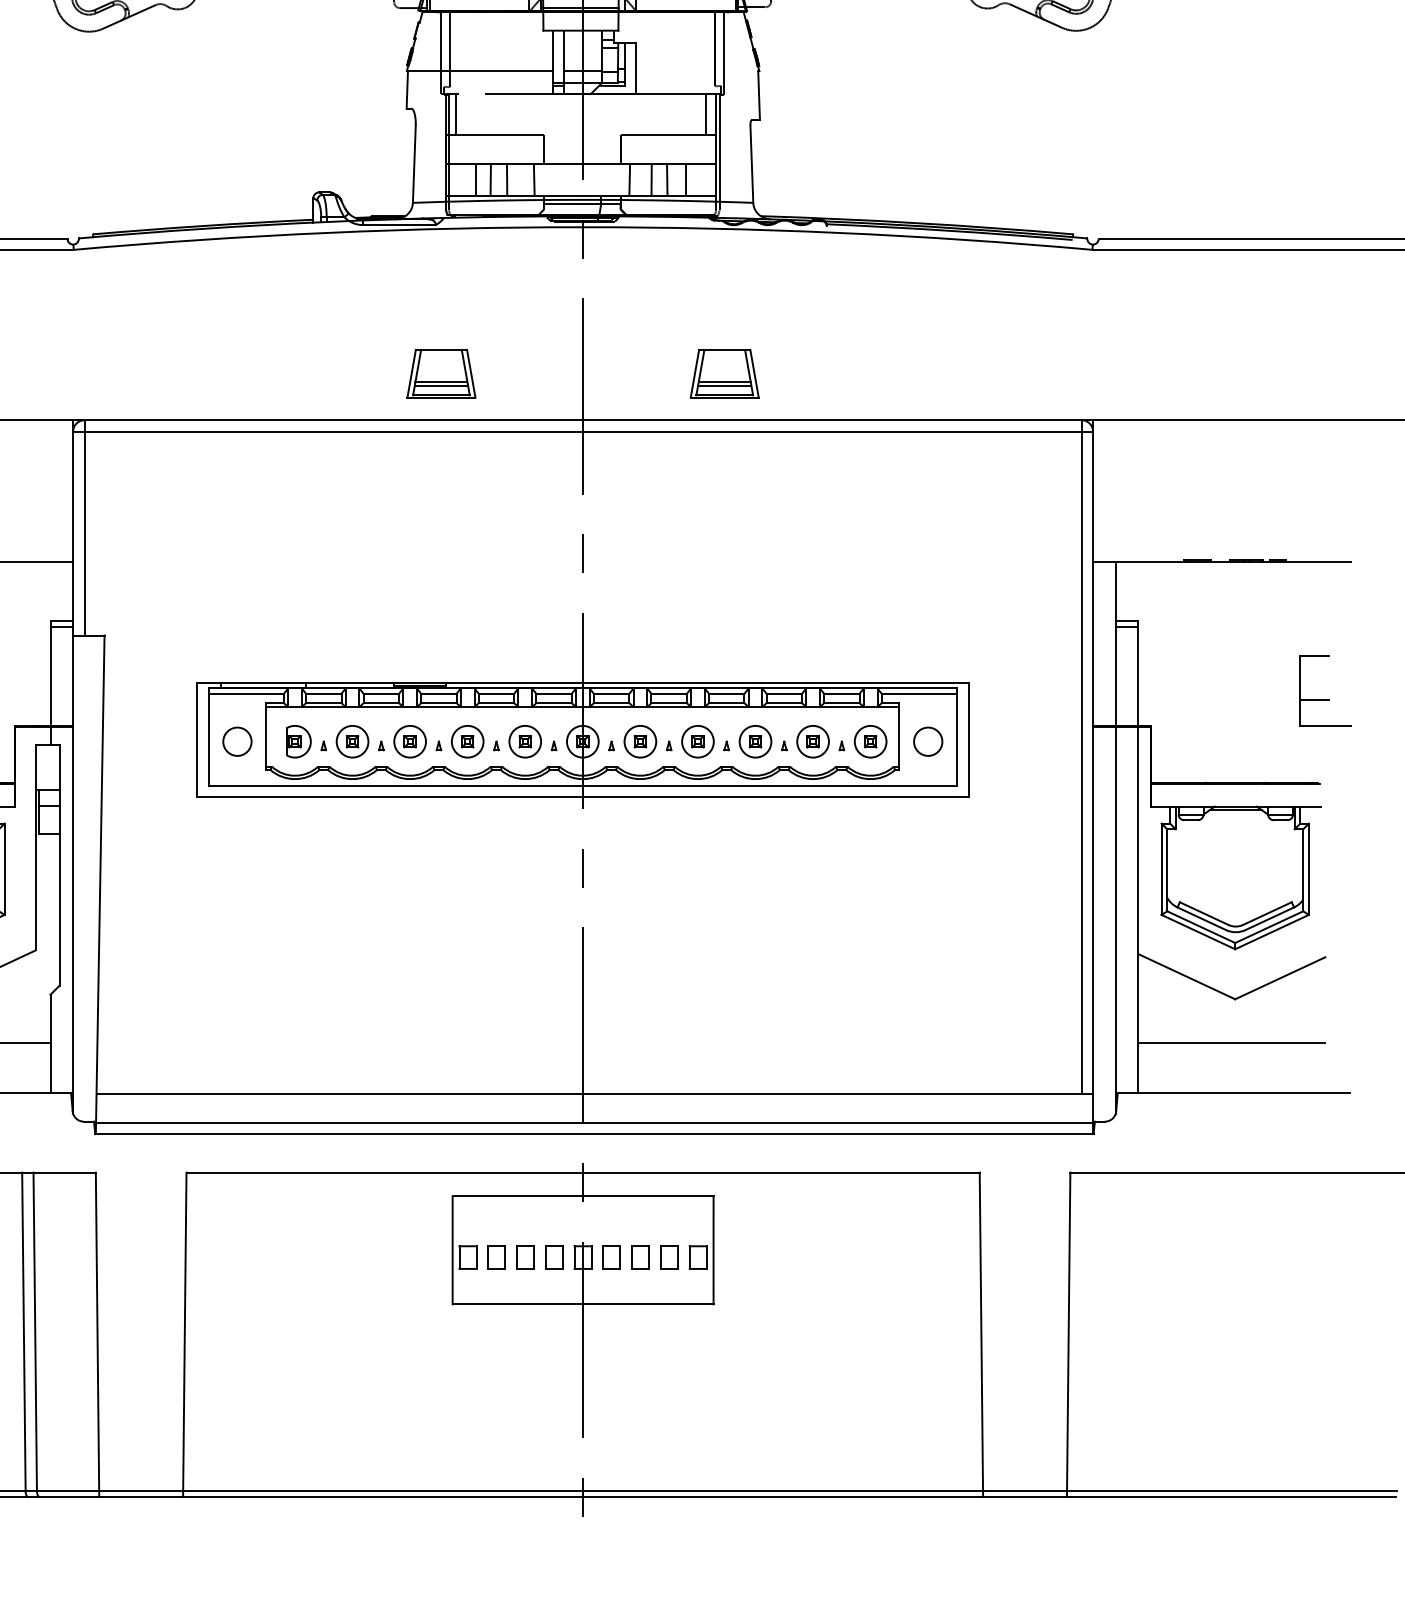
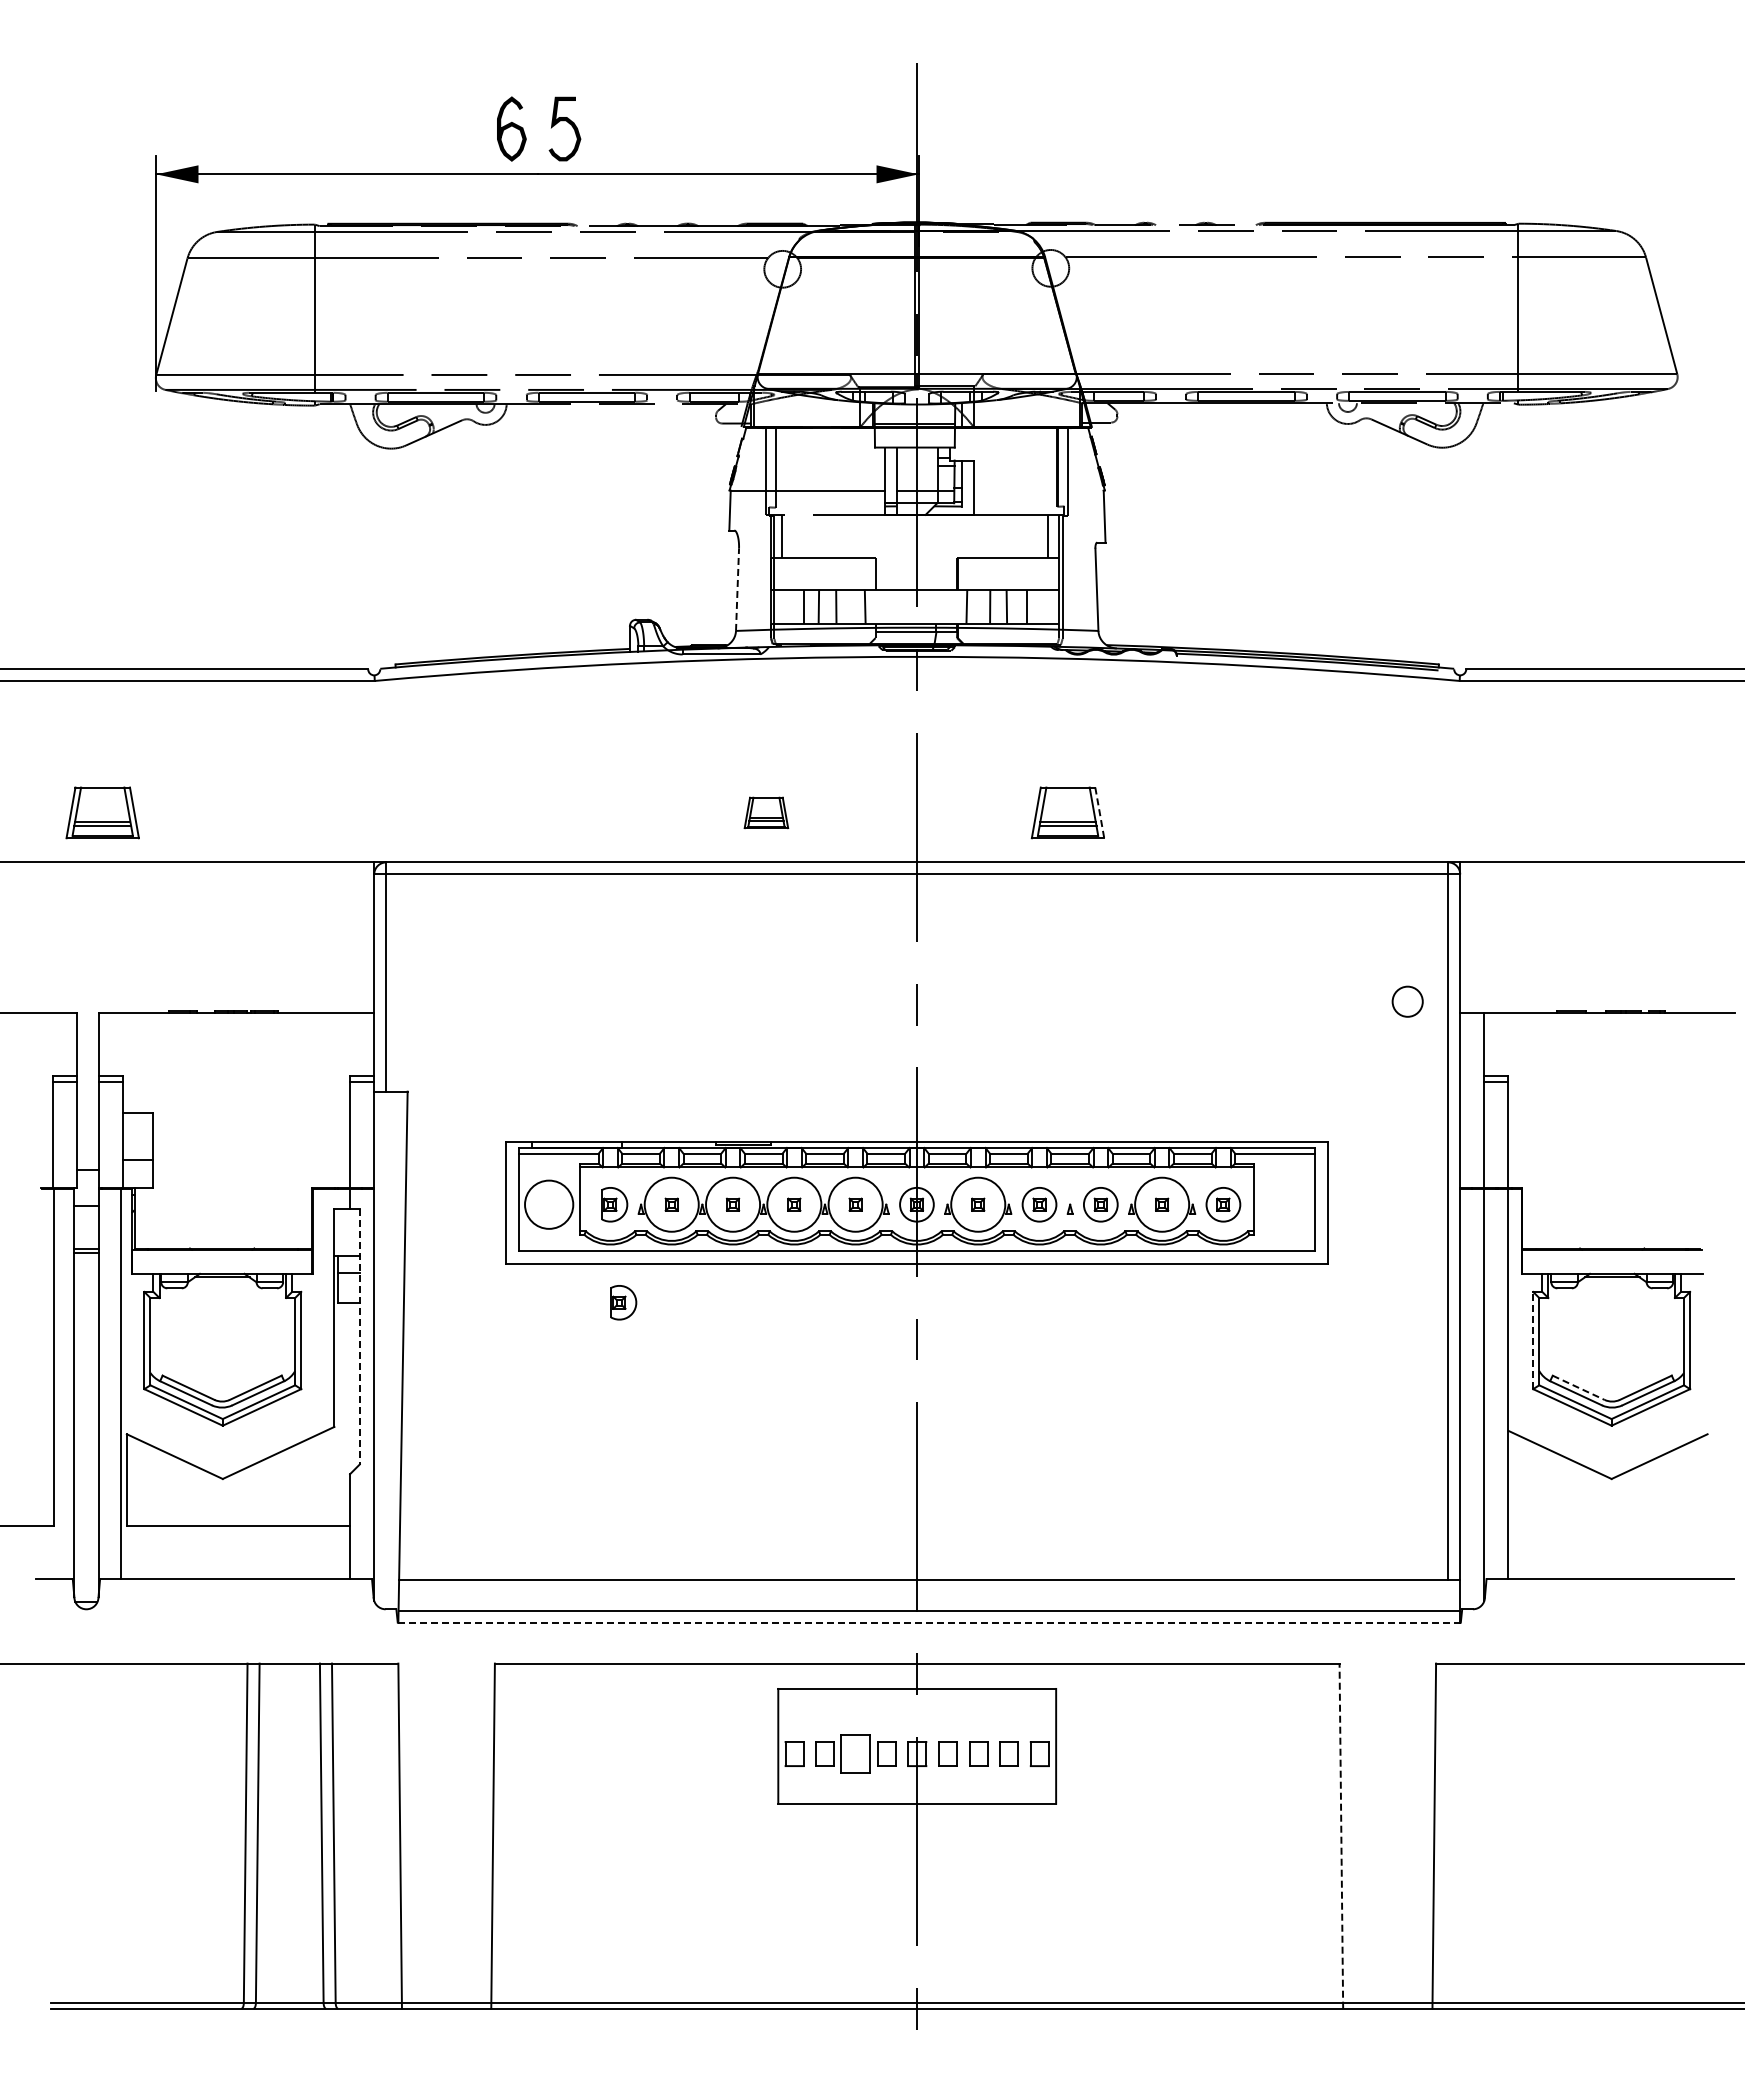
line: (414, 163) -> (737, 589), solid -> dashed
part: (441, 373) -> (766, 812), size x0.6
line: (754, 373) -> (1099, 812), solid -> dashed
part: (1325, 699) -> (1707, 1159), removed
circle: (237, 741) -> (549, 1204), size x1.6
circle: (352, 741) -> (671, 1204), size x1.6
circle: (409, 741) -> (732, 1204), size x1.6
circle: (467, 741) -> (794, 1204), size x1.6
circle: (525, 741) -> (855, 1204), size x1.6
circle: (640, 741) -> (978, 1204), size x1.6
circle: (813, 741) -> (1162, 1204), size x1.6
circle: (928, 741) -> (1407, 1001), moved
part: (307, 833) -> (623, 1302), added
line: (59, 865) -> (359, 1336), solid -> dashed
line: (1161, 869) -> (1533, 1340), solid -> dashed
line: (1204, 913) -> (1578, 1387), solid -> dashed
line: (1231, 1043) -> (1607, 1526), removed
line: (594, 1134) -> (929, 1622), solid -> dashed
part: (525, 1257) -> (855, 1753), size x1.6
line: (981, 1335) -> (1341, 1836), solid -> dashed

